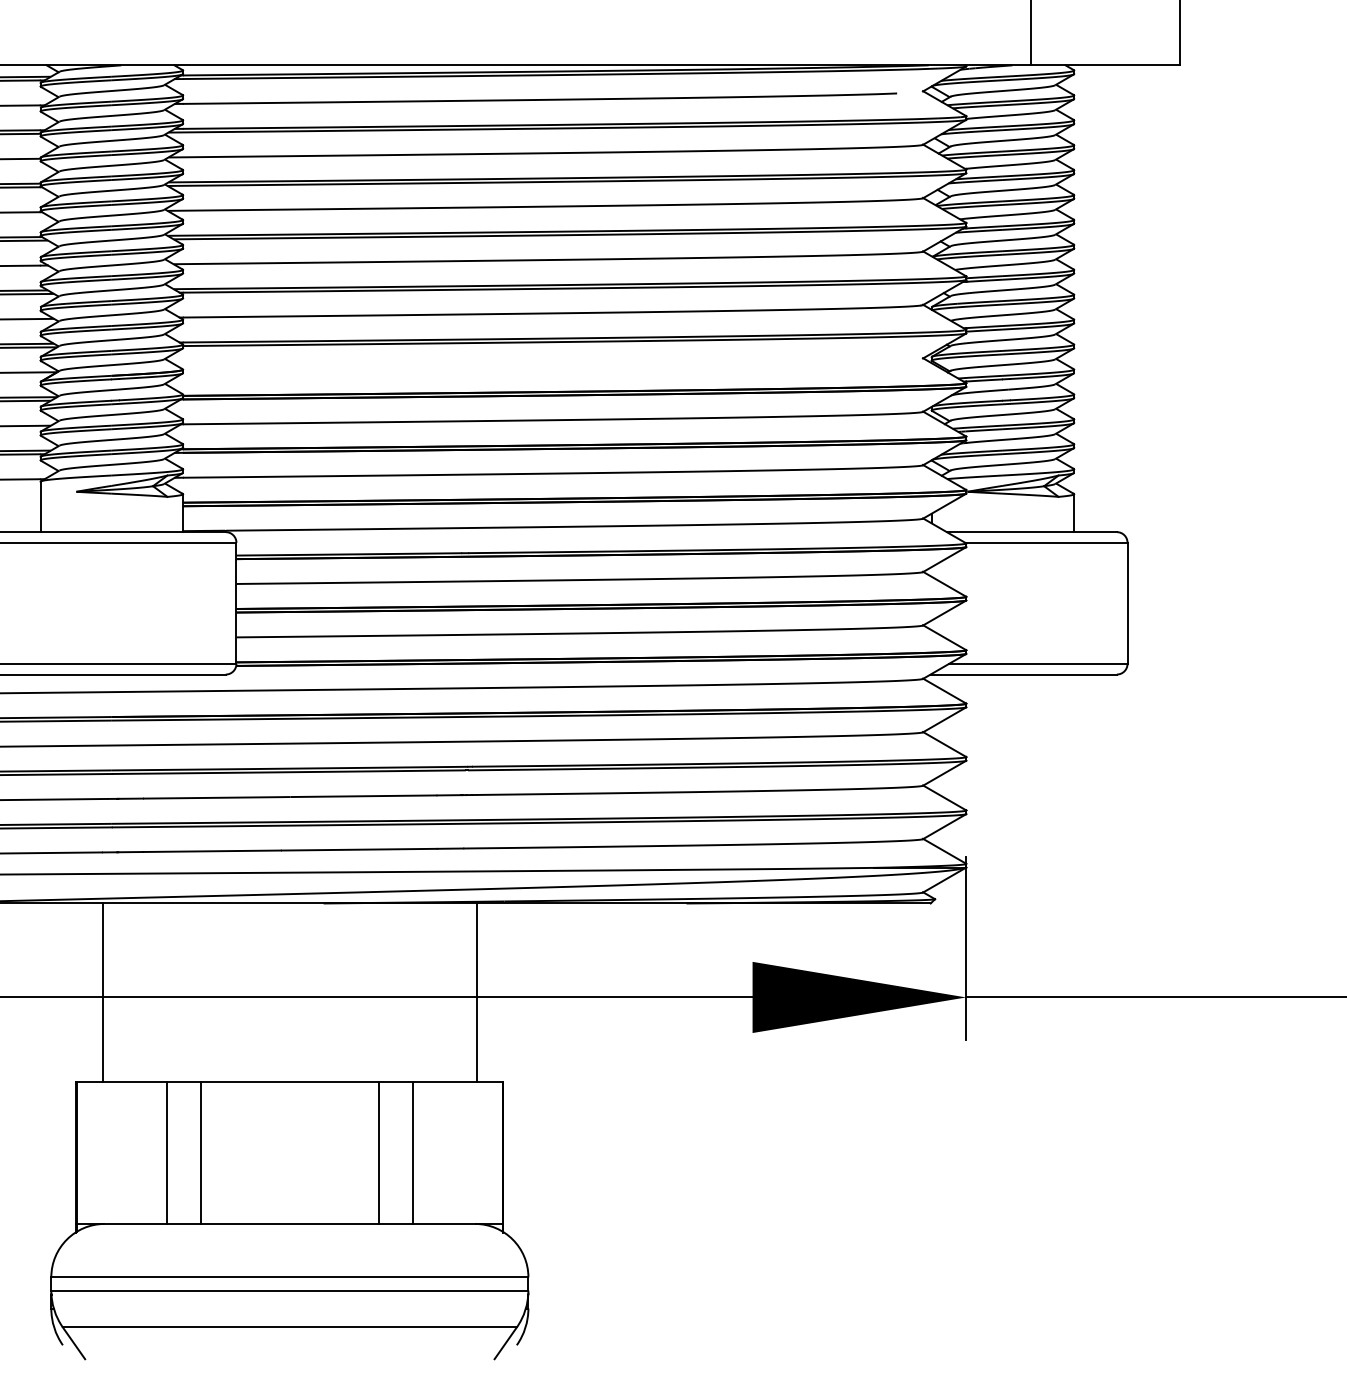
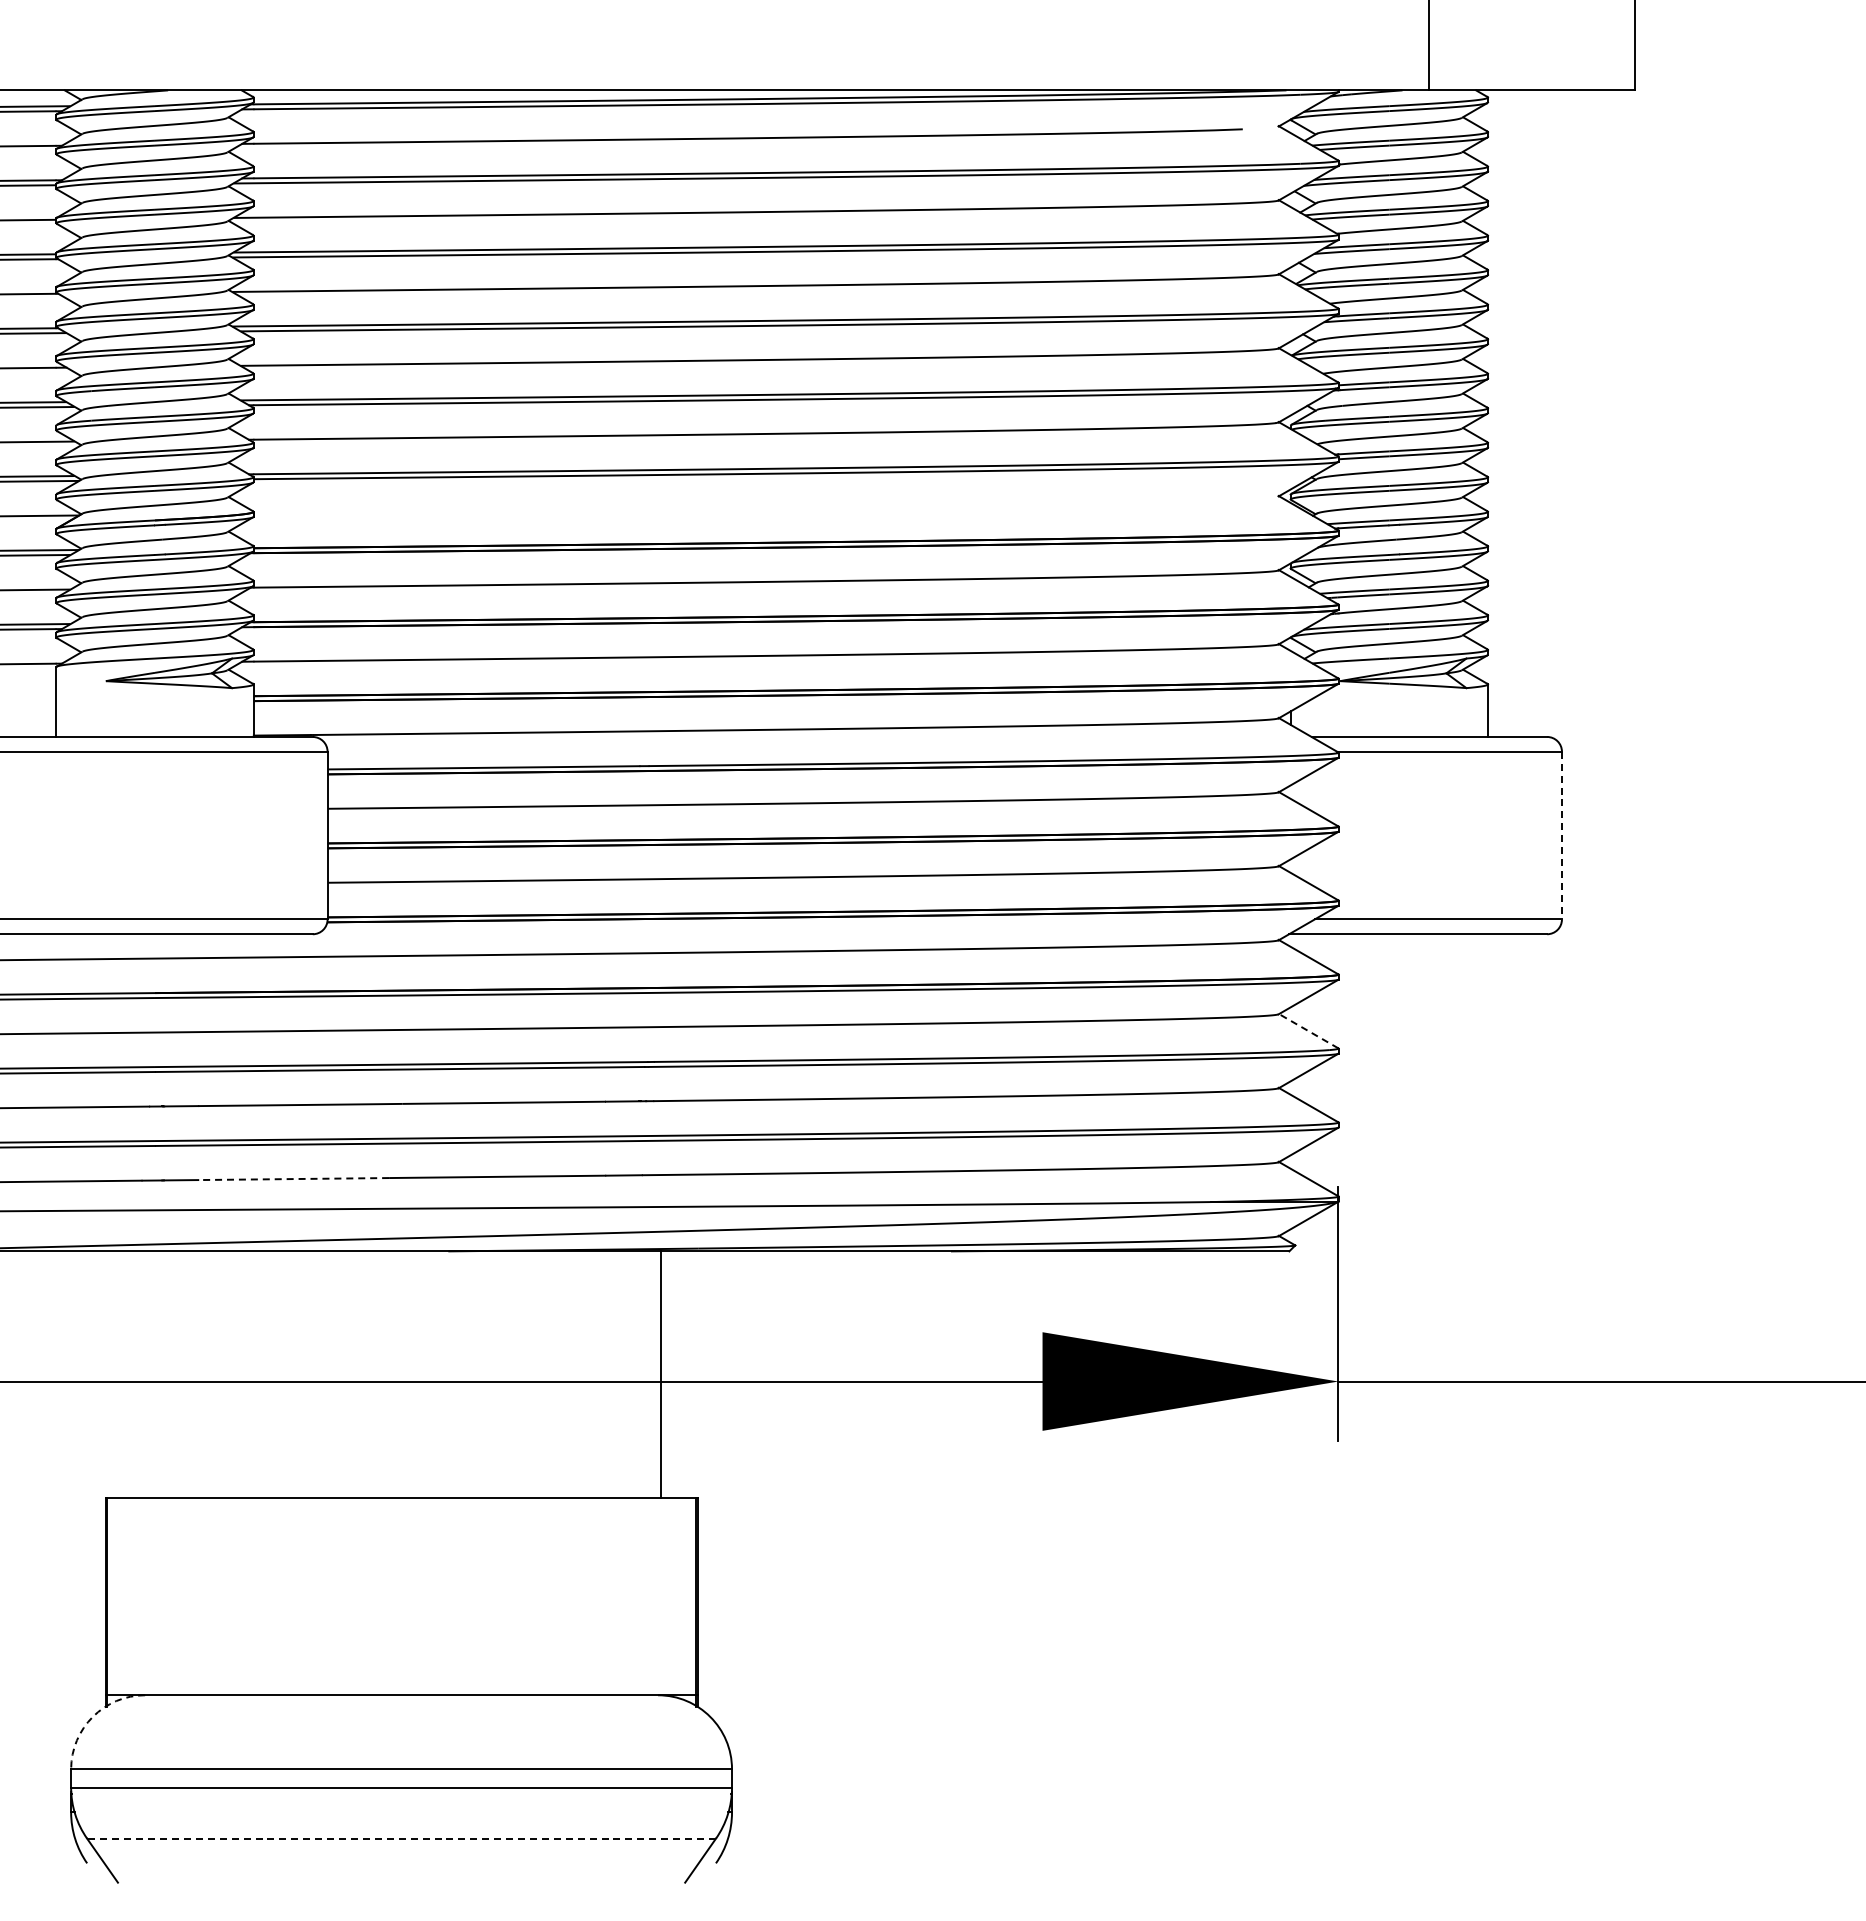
line: (1127, 603) -> (1561, 835), solid -> dashed
line: (944, 744) -> (1308, 1031), solid -> dashed
line: (211, 851) -> (293, 1179), solid -> dashed
line: (102, 992) -> (142, 1374), removed
line: (166, 1152) -> (230, 1596), removed
line: (200, 1152) -> (277, 1596), removed
line: (379, 1152) -> (525, 1596), removed
line: (413, 1152) -> (572, 1596), removed
arc: (66, 1239) -> (92, 1716), solid -> dashed
line: (289, 1327) -> (401, 1838), solid -> dashed

